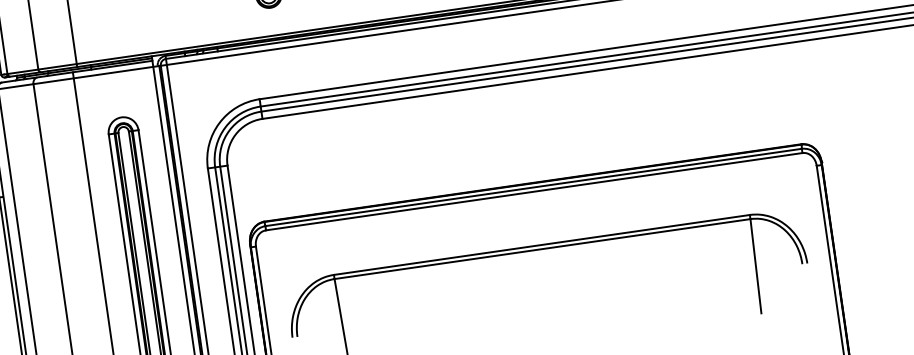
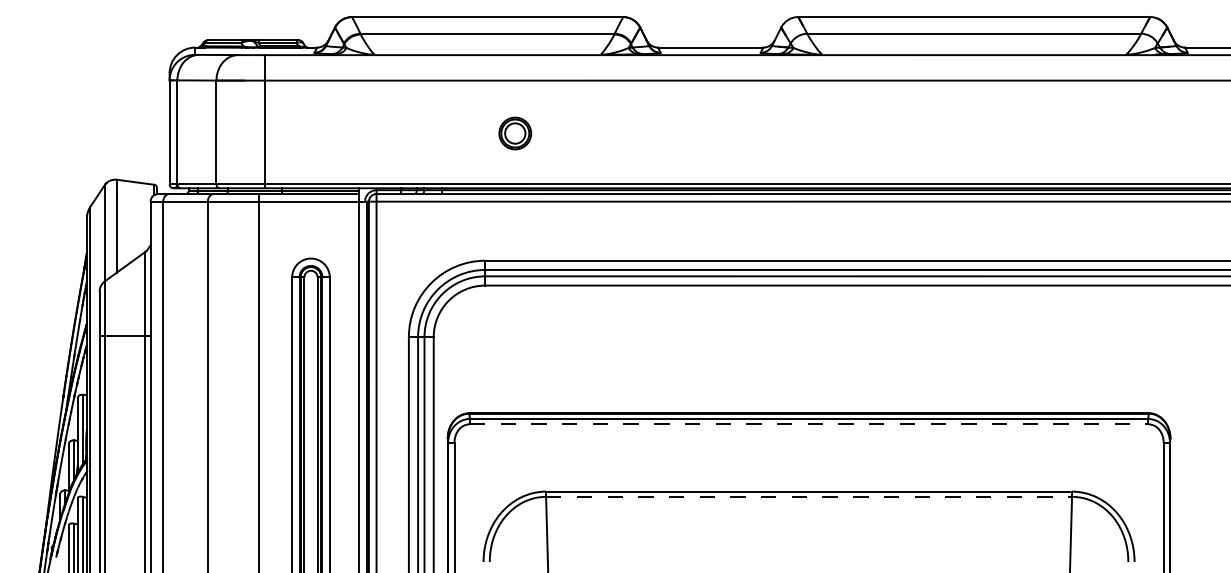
line: (534, 191) -> (809, 424), solid -> dashed
line: (542, 248) -> (809, 496), solid -> dashed

